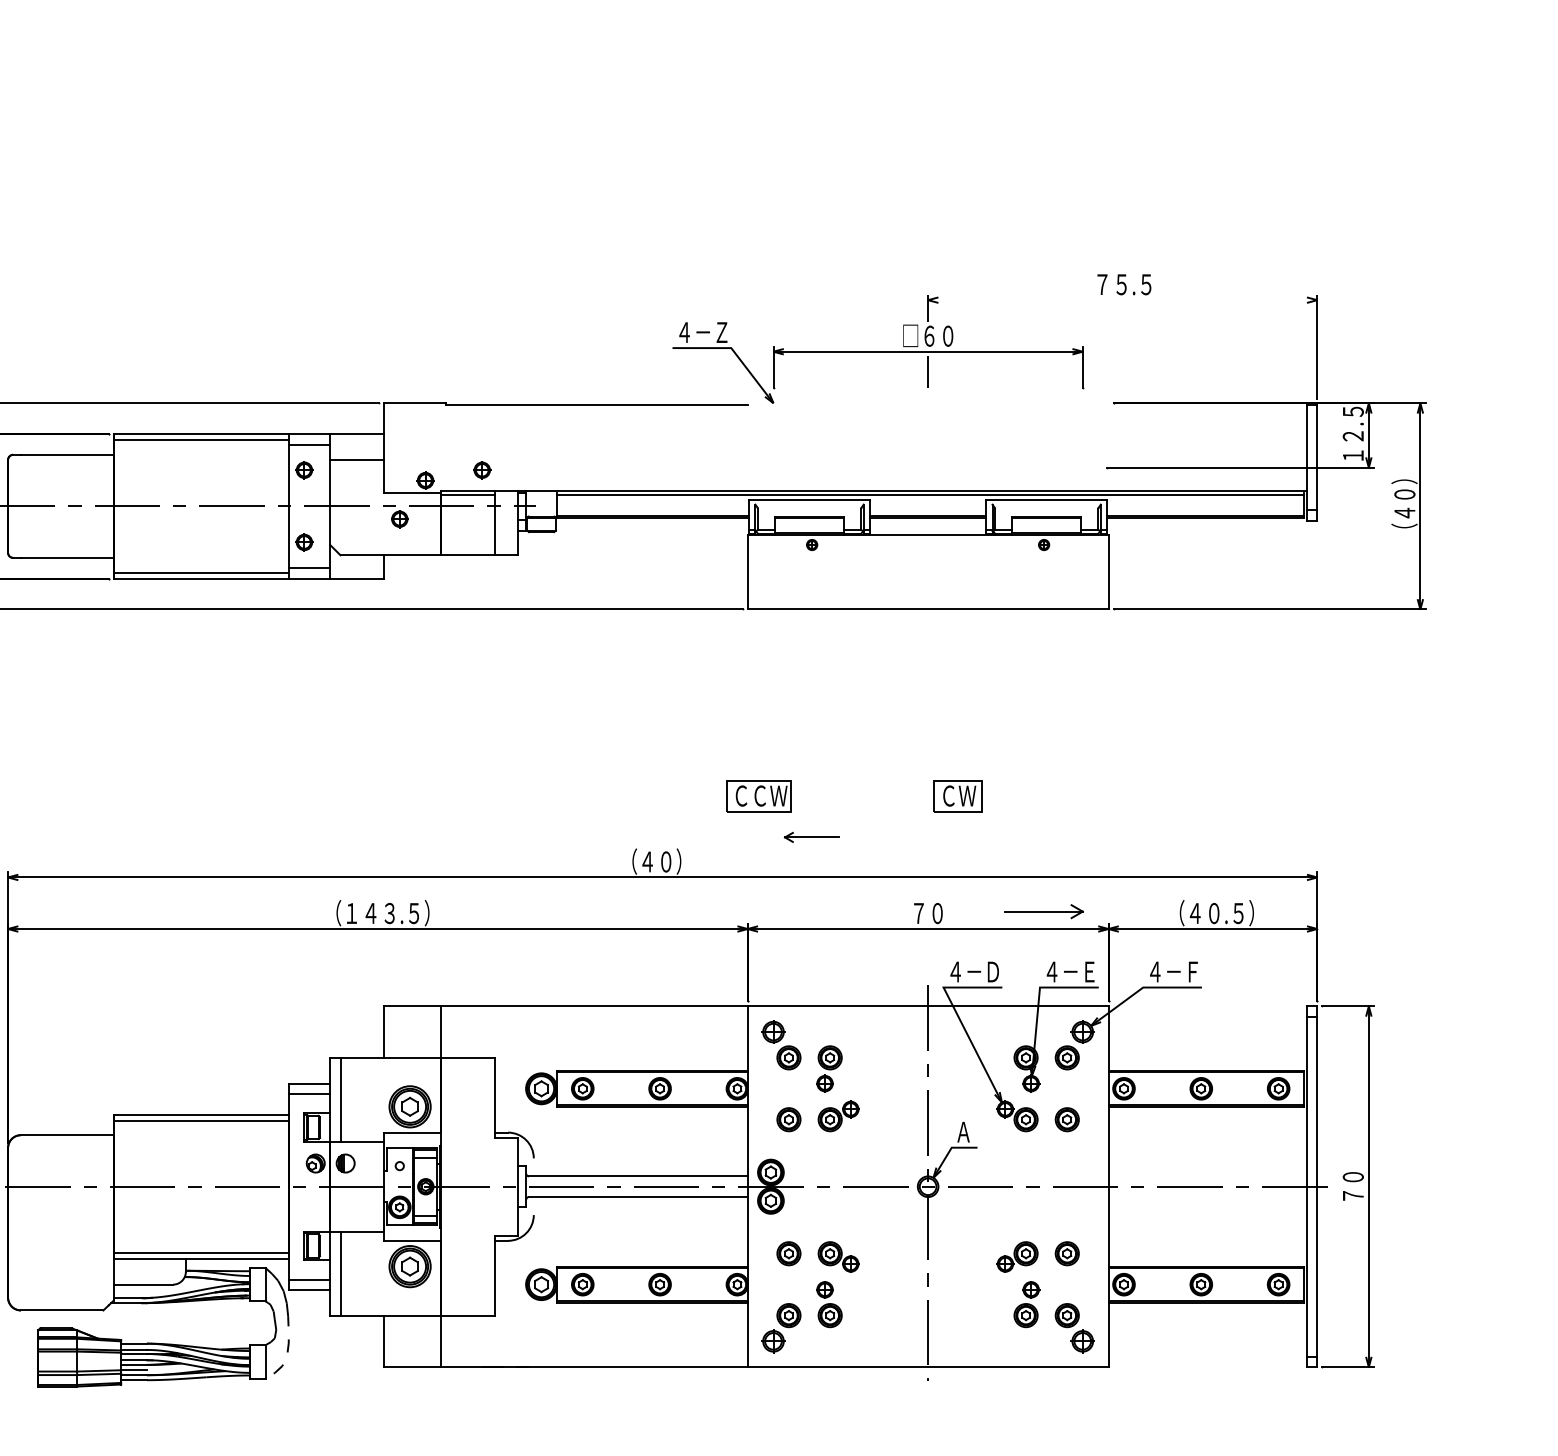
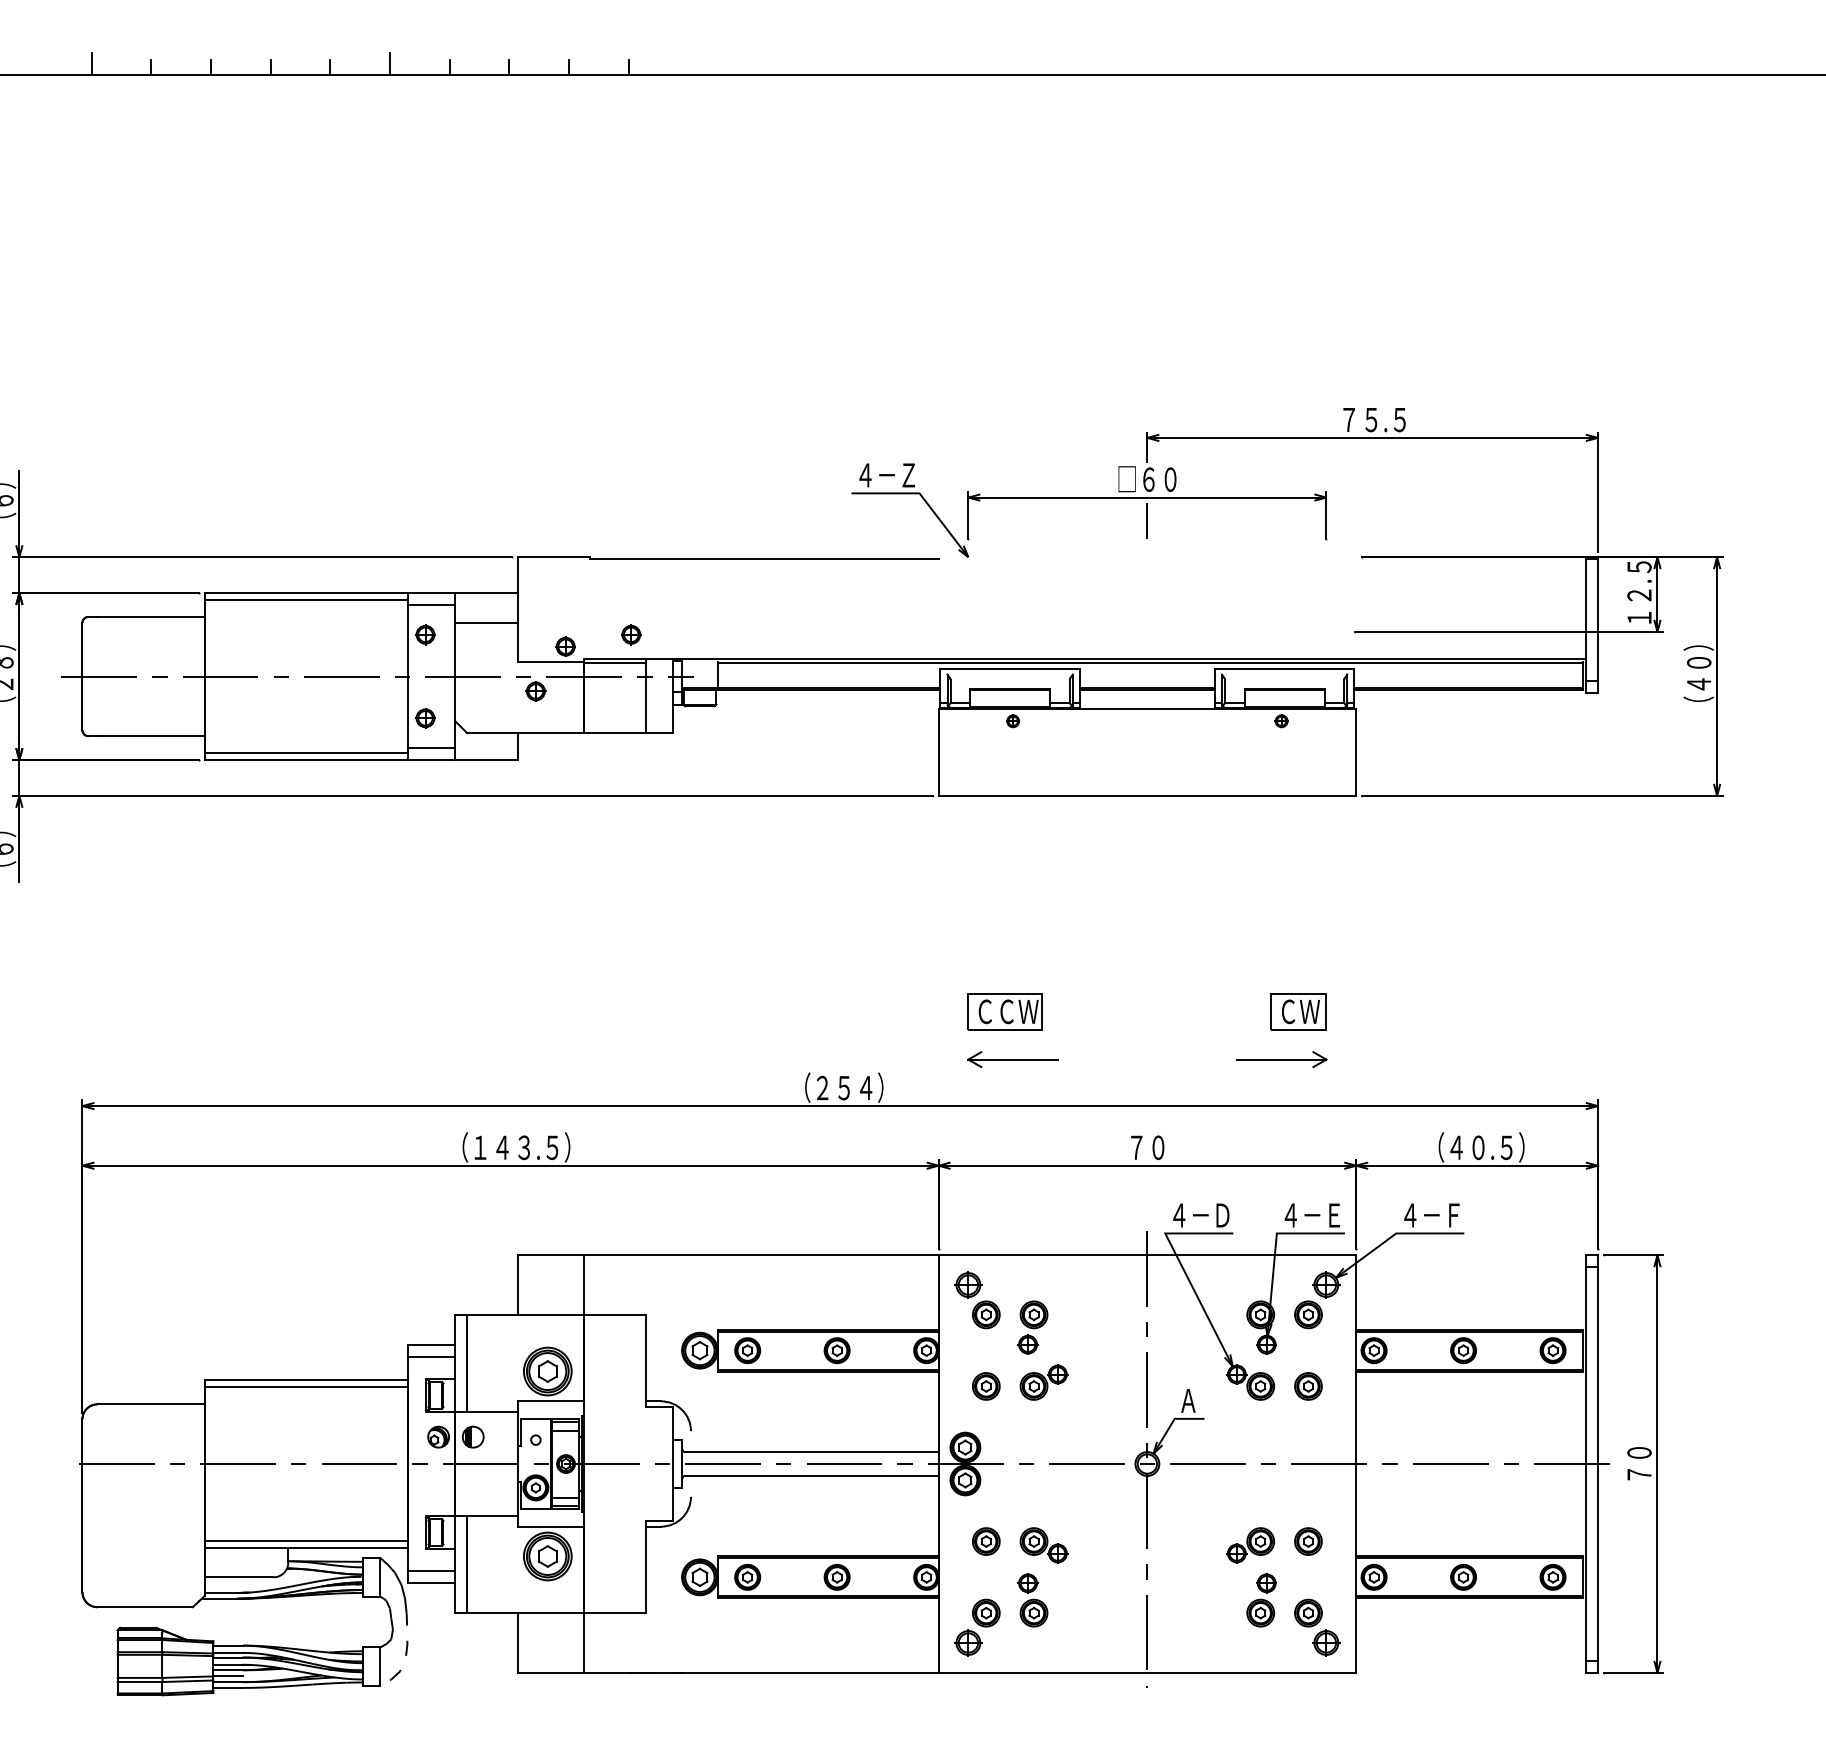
line: (1122, 299) -> (1372, 437), added
part: (758, 795) -> (1004, 1011), moved
part: (957, 795) -> (1298, 1011), moved
part: (811, 837) -> (1012, 1059), size x1.43
text: (670, 861) -> (849, 1087), （４０） -> （２５４）
part: (1044, 911) -> (1281, 1059), moved

